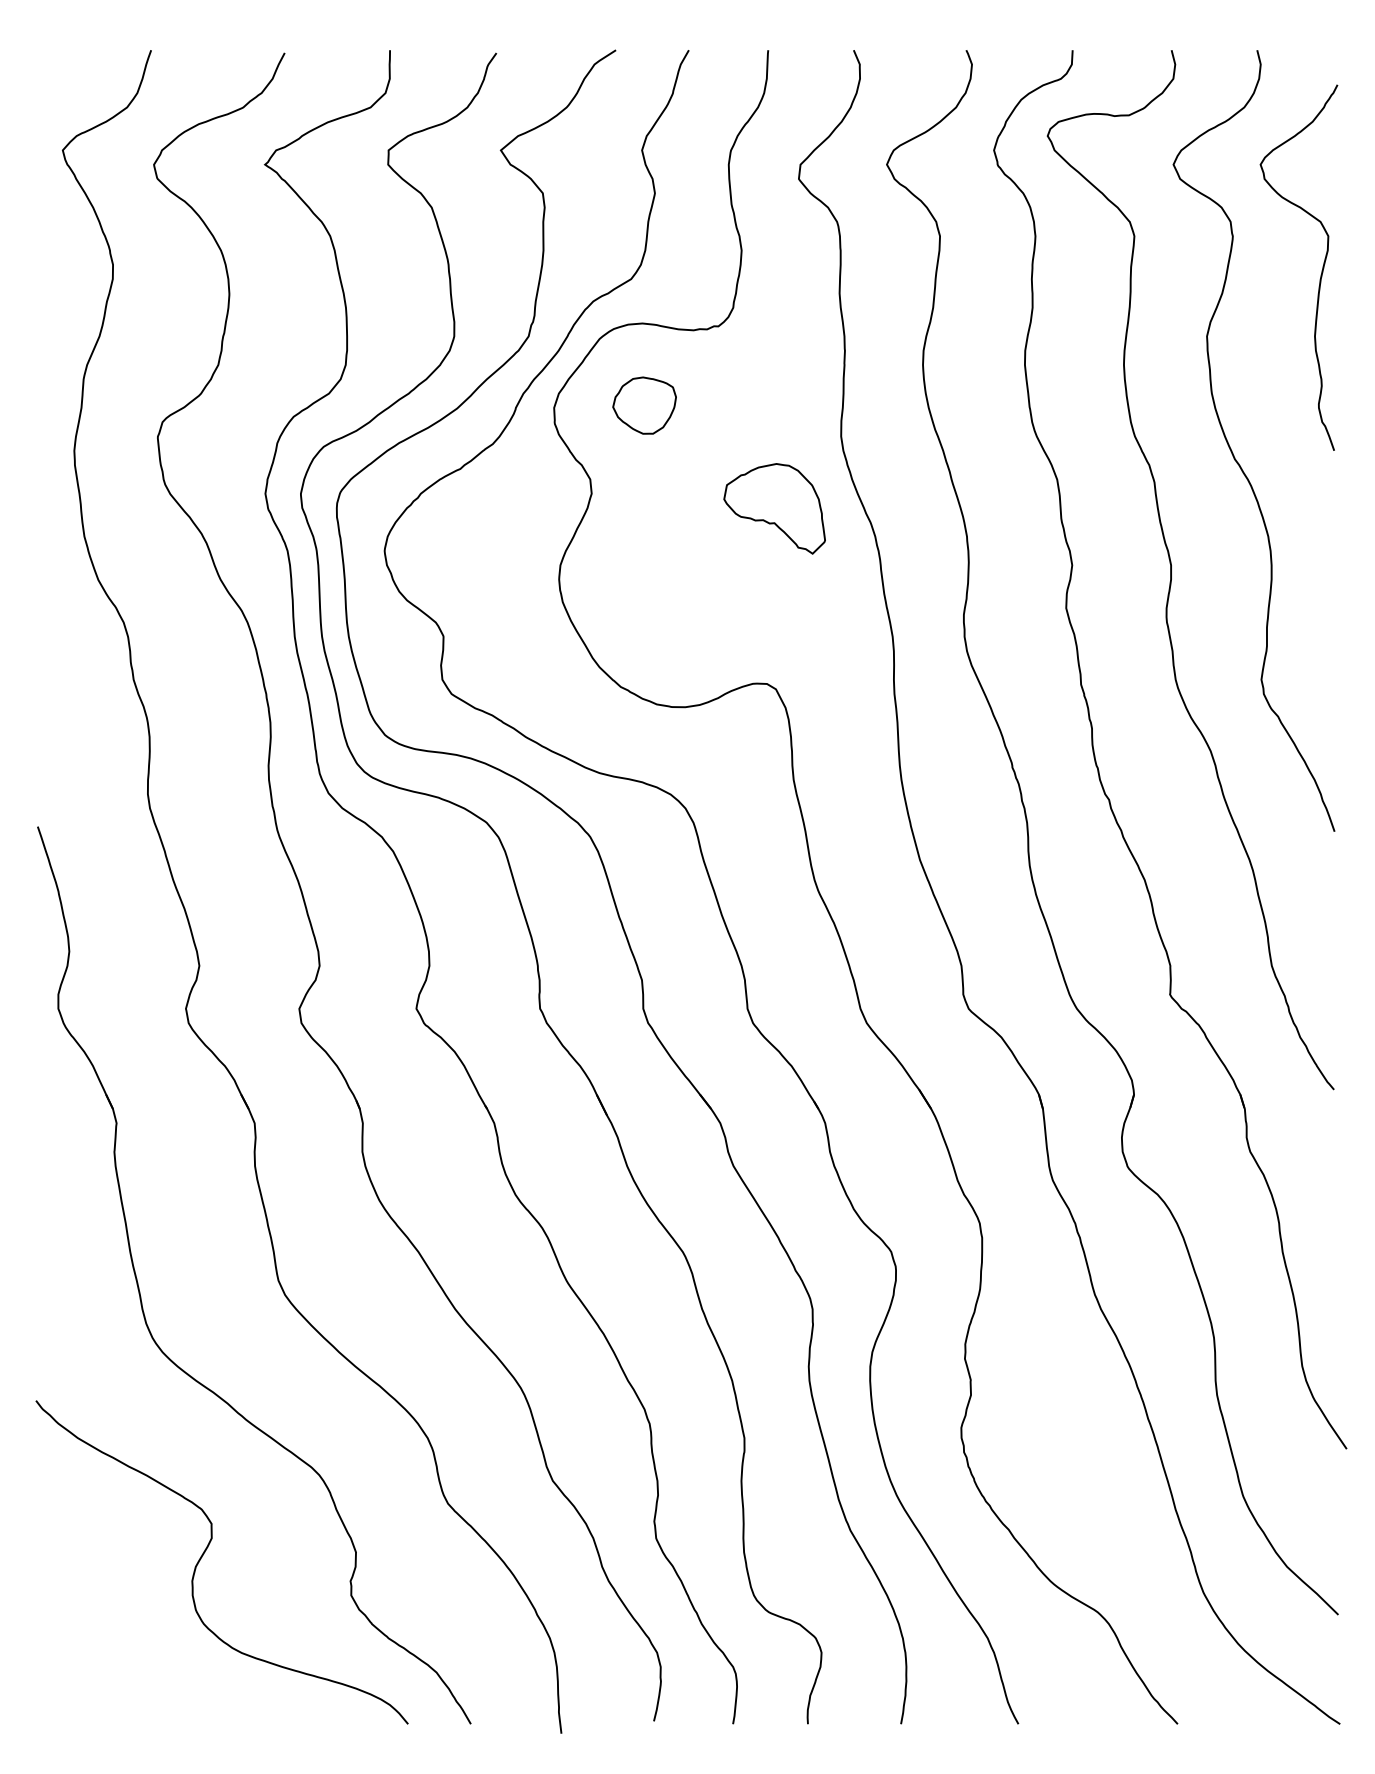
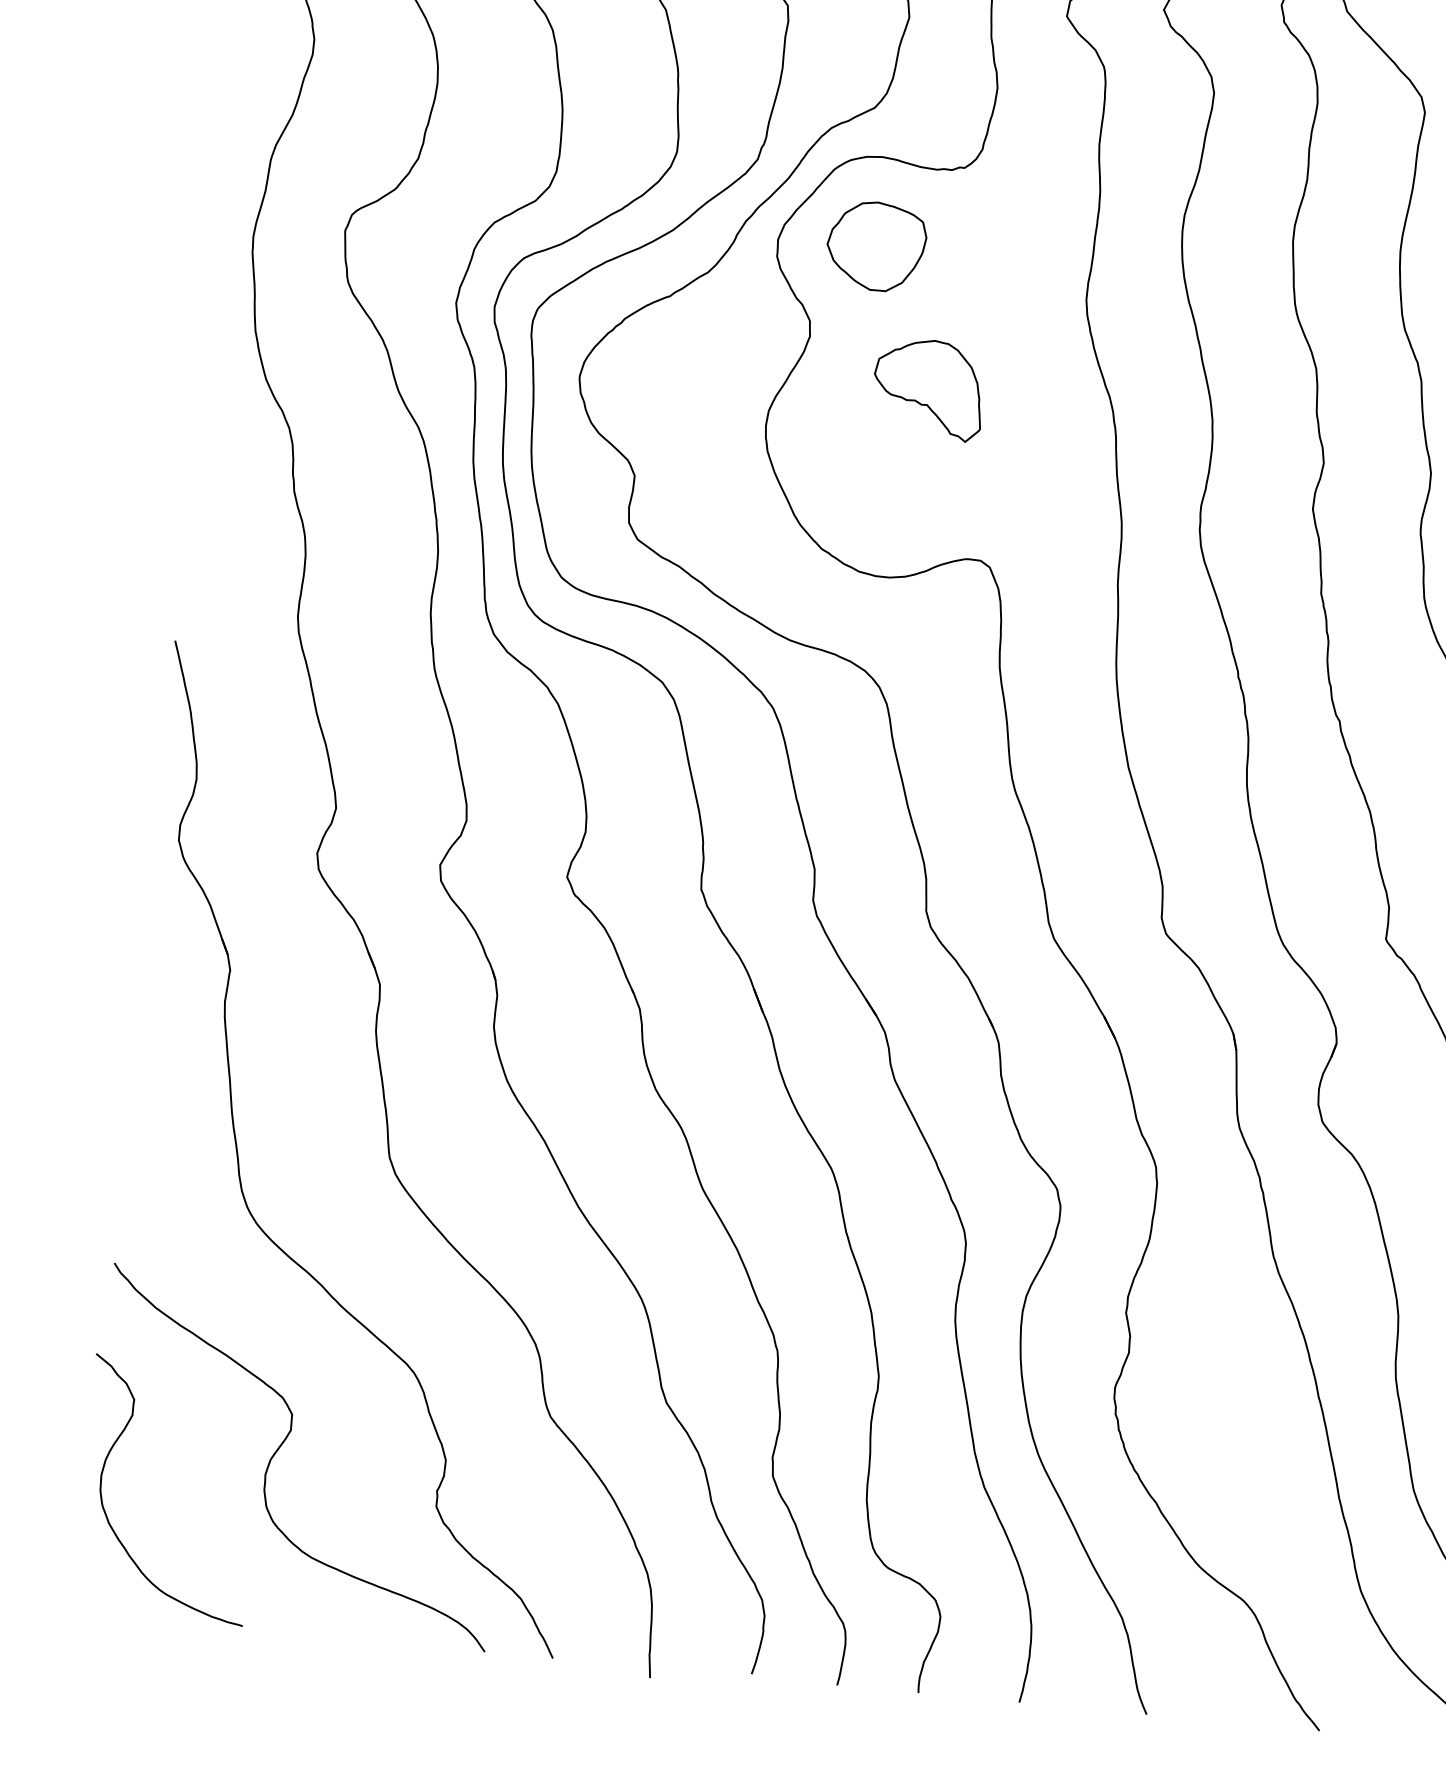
part: (644, 405) -> (876, 246), size x1.43
part: (774, 508) -> (928, 388), moved
curve: (45, 1615) -> (102, 1497), added

